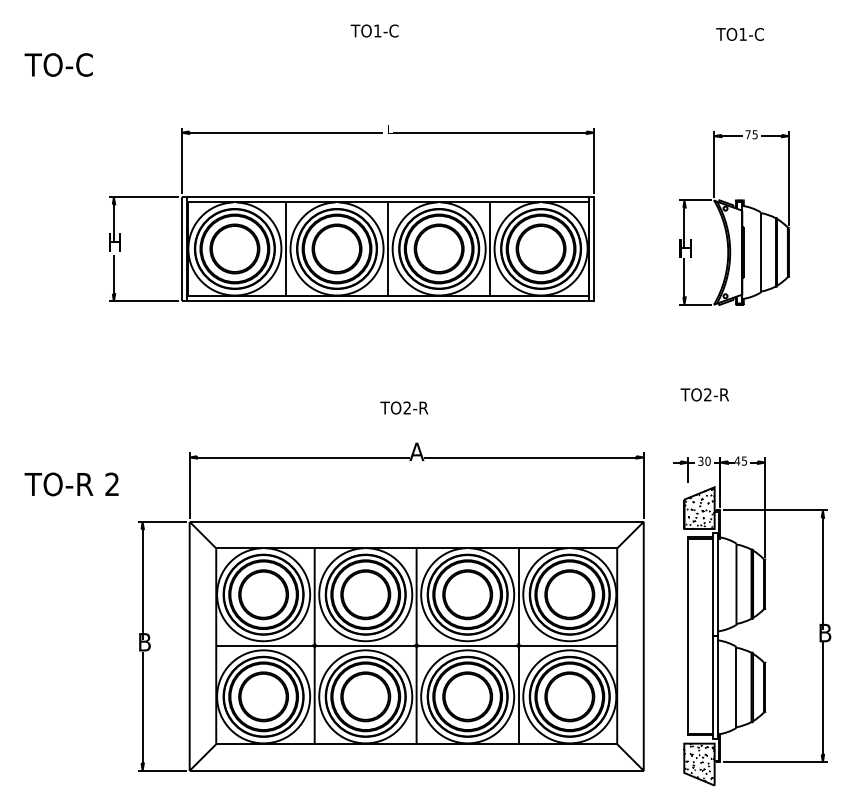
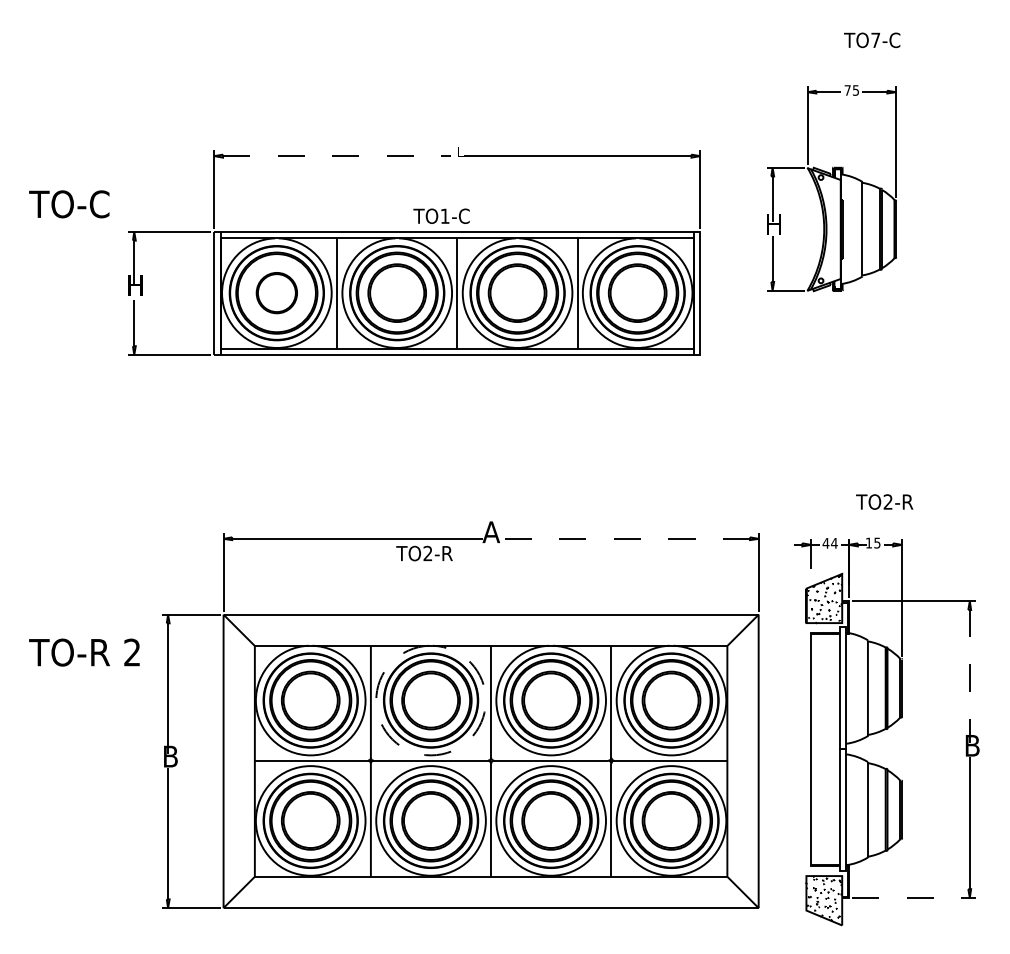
text: (374, 30) -> (441, 215), moved
text: (742, 33) -> (875, 39), TO1-C -> TO7-C
text: (58, 65) -> (69, 204), moved
line: (285, 133) -> (336, 156), solid -> dashed
part: (734, 217) -> (831, 188), moved
part: (234, 248) -> (276, 292), size x0.7
text: (704, 394) -> (884, 501), moved
text: (404, 407) -> (424, 553), moved
line: (529, 457) -> (624, 538), solid -> dashed
text: (703, 460) -> (829, 542), 30 -> 44
text: (737, 460) -> (869, 542), 45 -> 15
text: (71, 484) -> (84, 652), moved
line: (822, 574) -> (969, 676), solid -> dashed
arc: (366, 641) -> (431, 755), solid -> dashed
line: (775, 761) -> (913, 897), solid -> dashed

